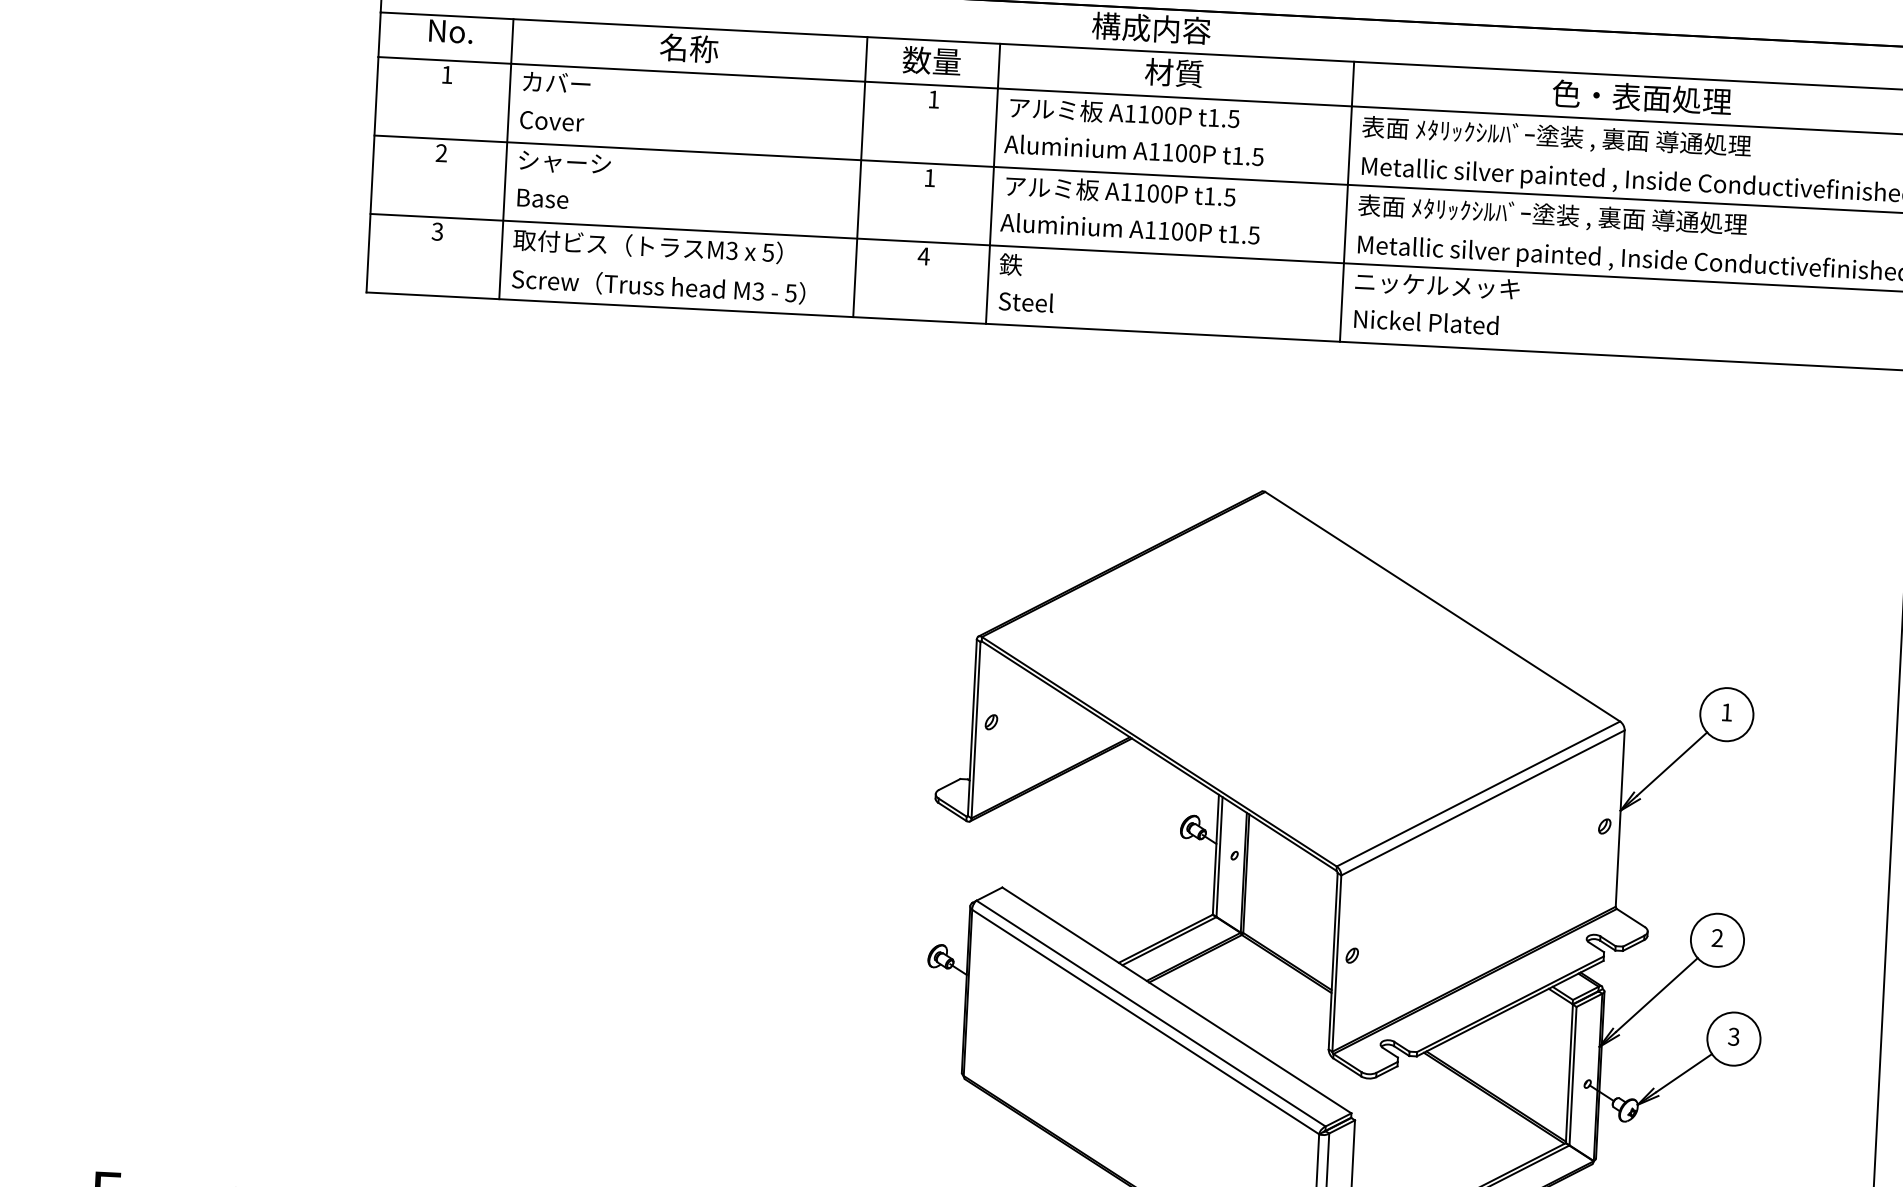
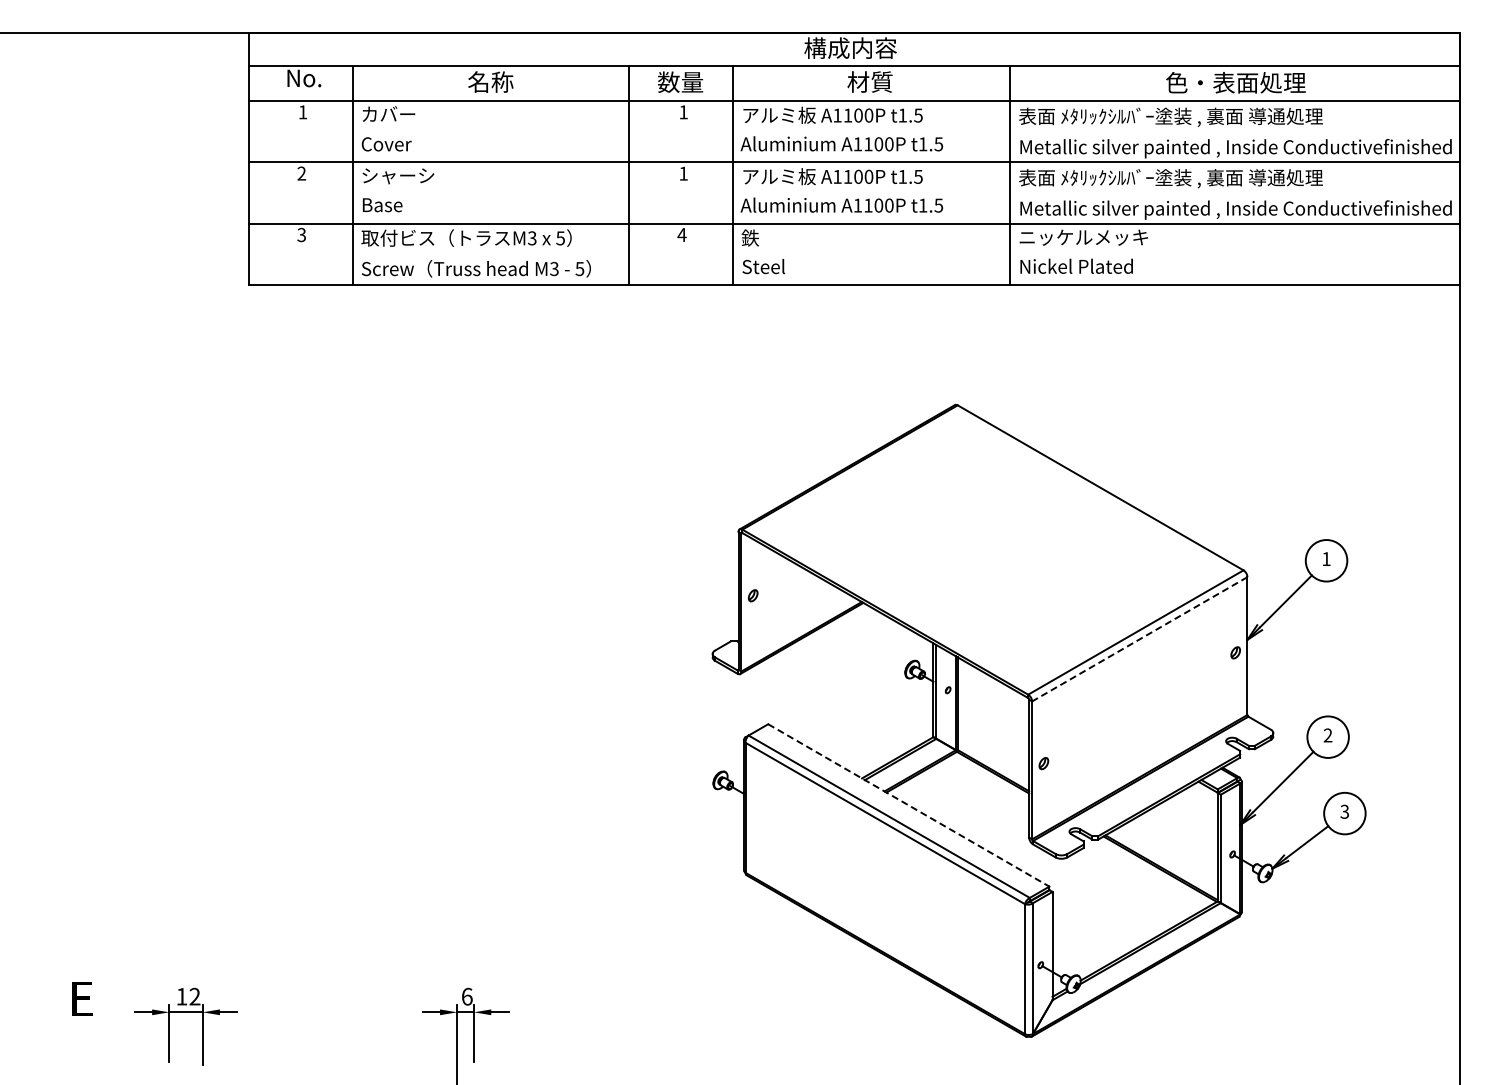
line: (1482, 803) -> (1139, 639), solid -> dashed
line: (1177, 1000) -> (909, 805), solid -> dashed

